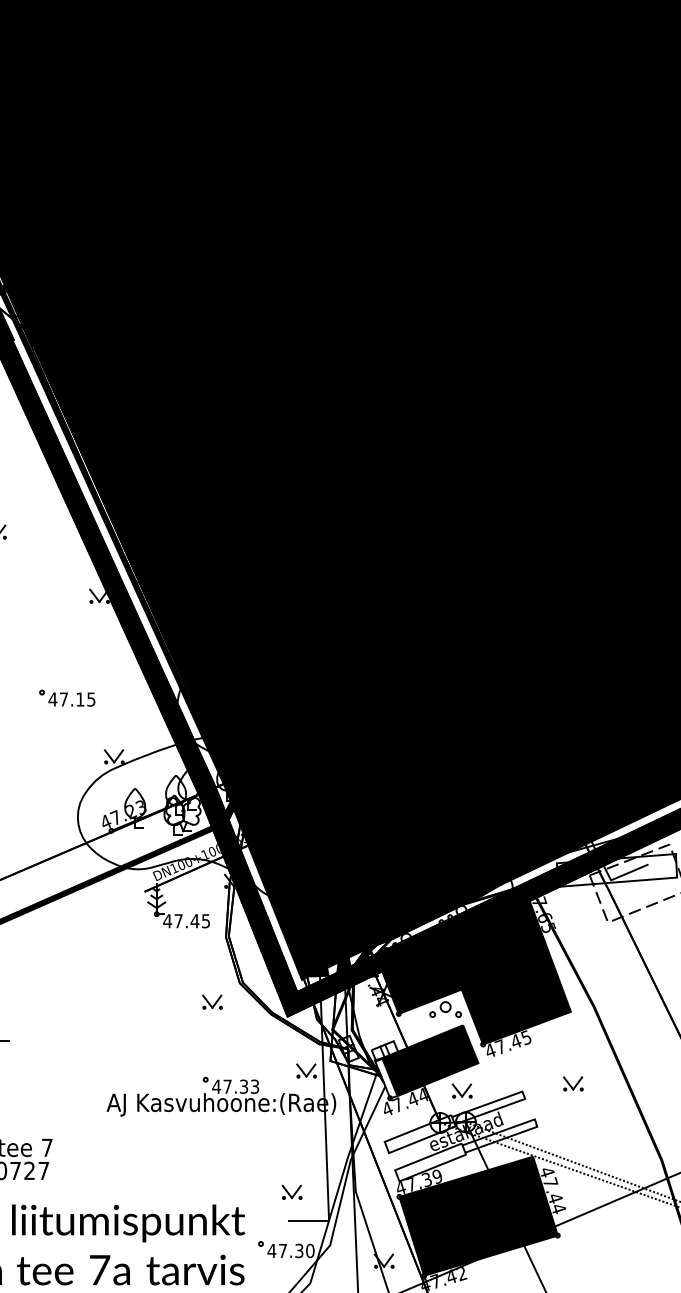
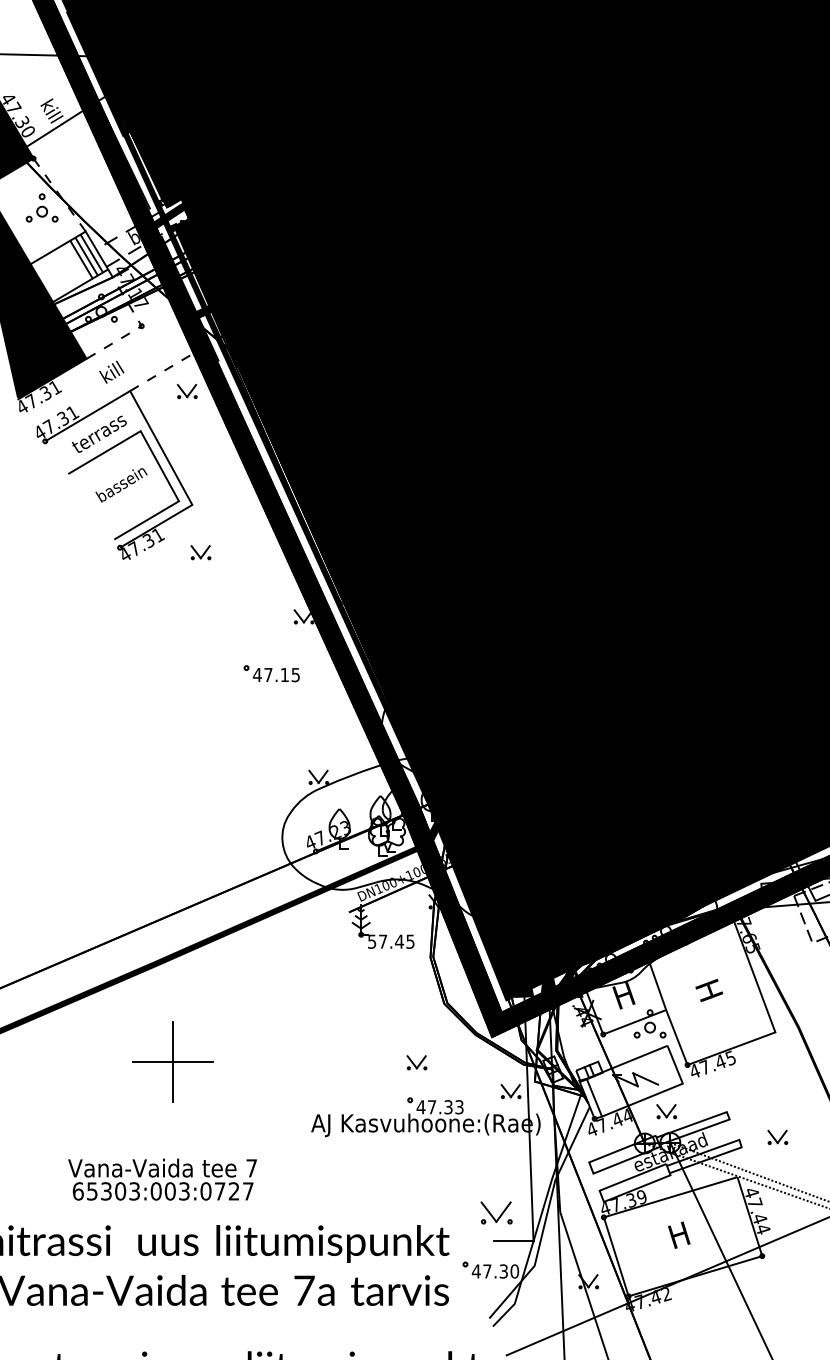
part: (67, 697) -> (271, 673), moved
text: (167, 920) -> (371, 941), 47.45 -> 57.45
fill: (474, 968) -> (678, 989), removed
part: (212, 1001) -> (416, 1062), moved
fill: (430, 1059) -> (634, 1080), removed
part: (573, 1082) -> (777, 1136), moved
part: (292, 1191) -> (496, 1212), size x1.6
fill: (478, 1215) -> (682, 1236), removed

